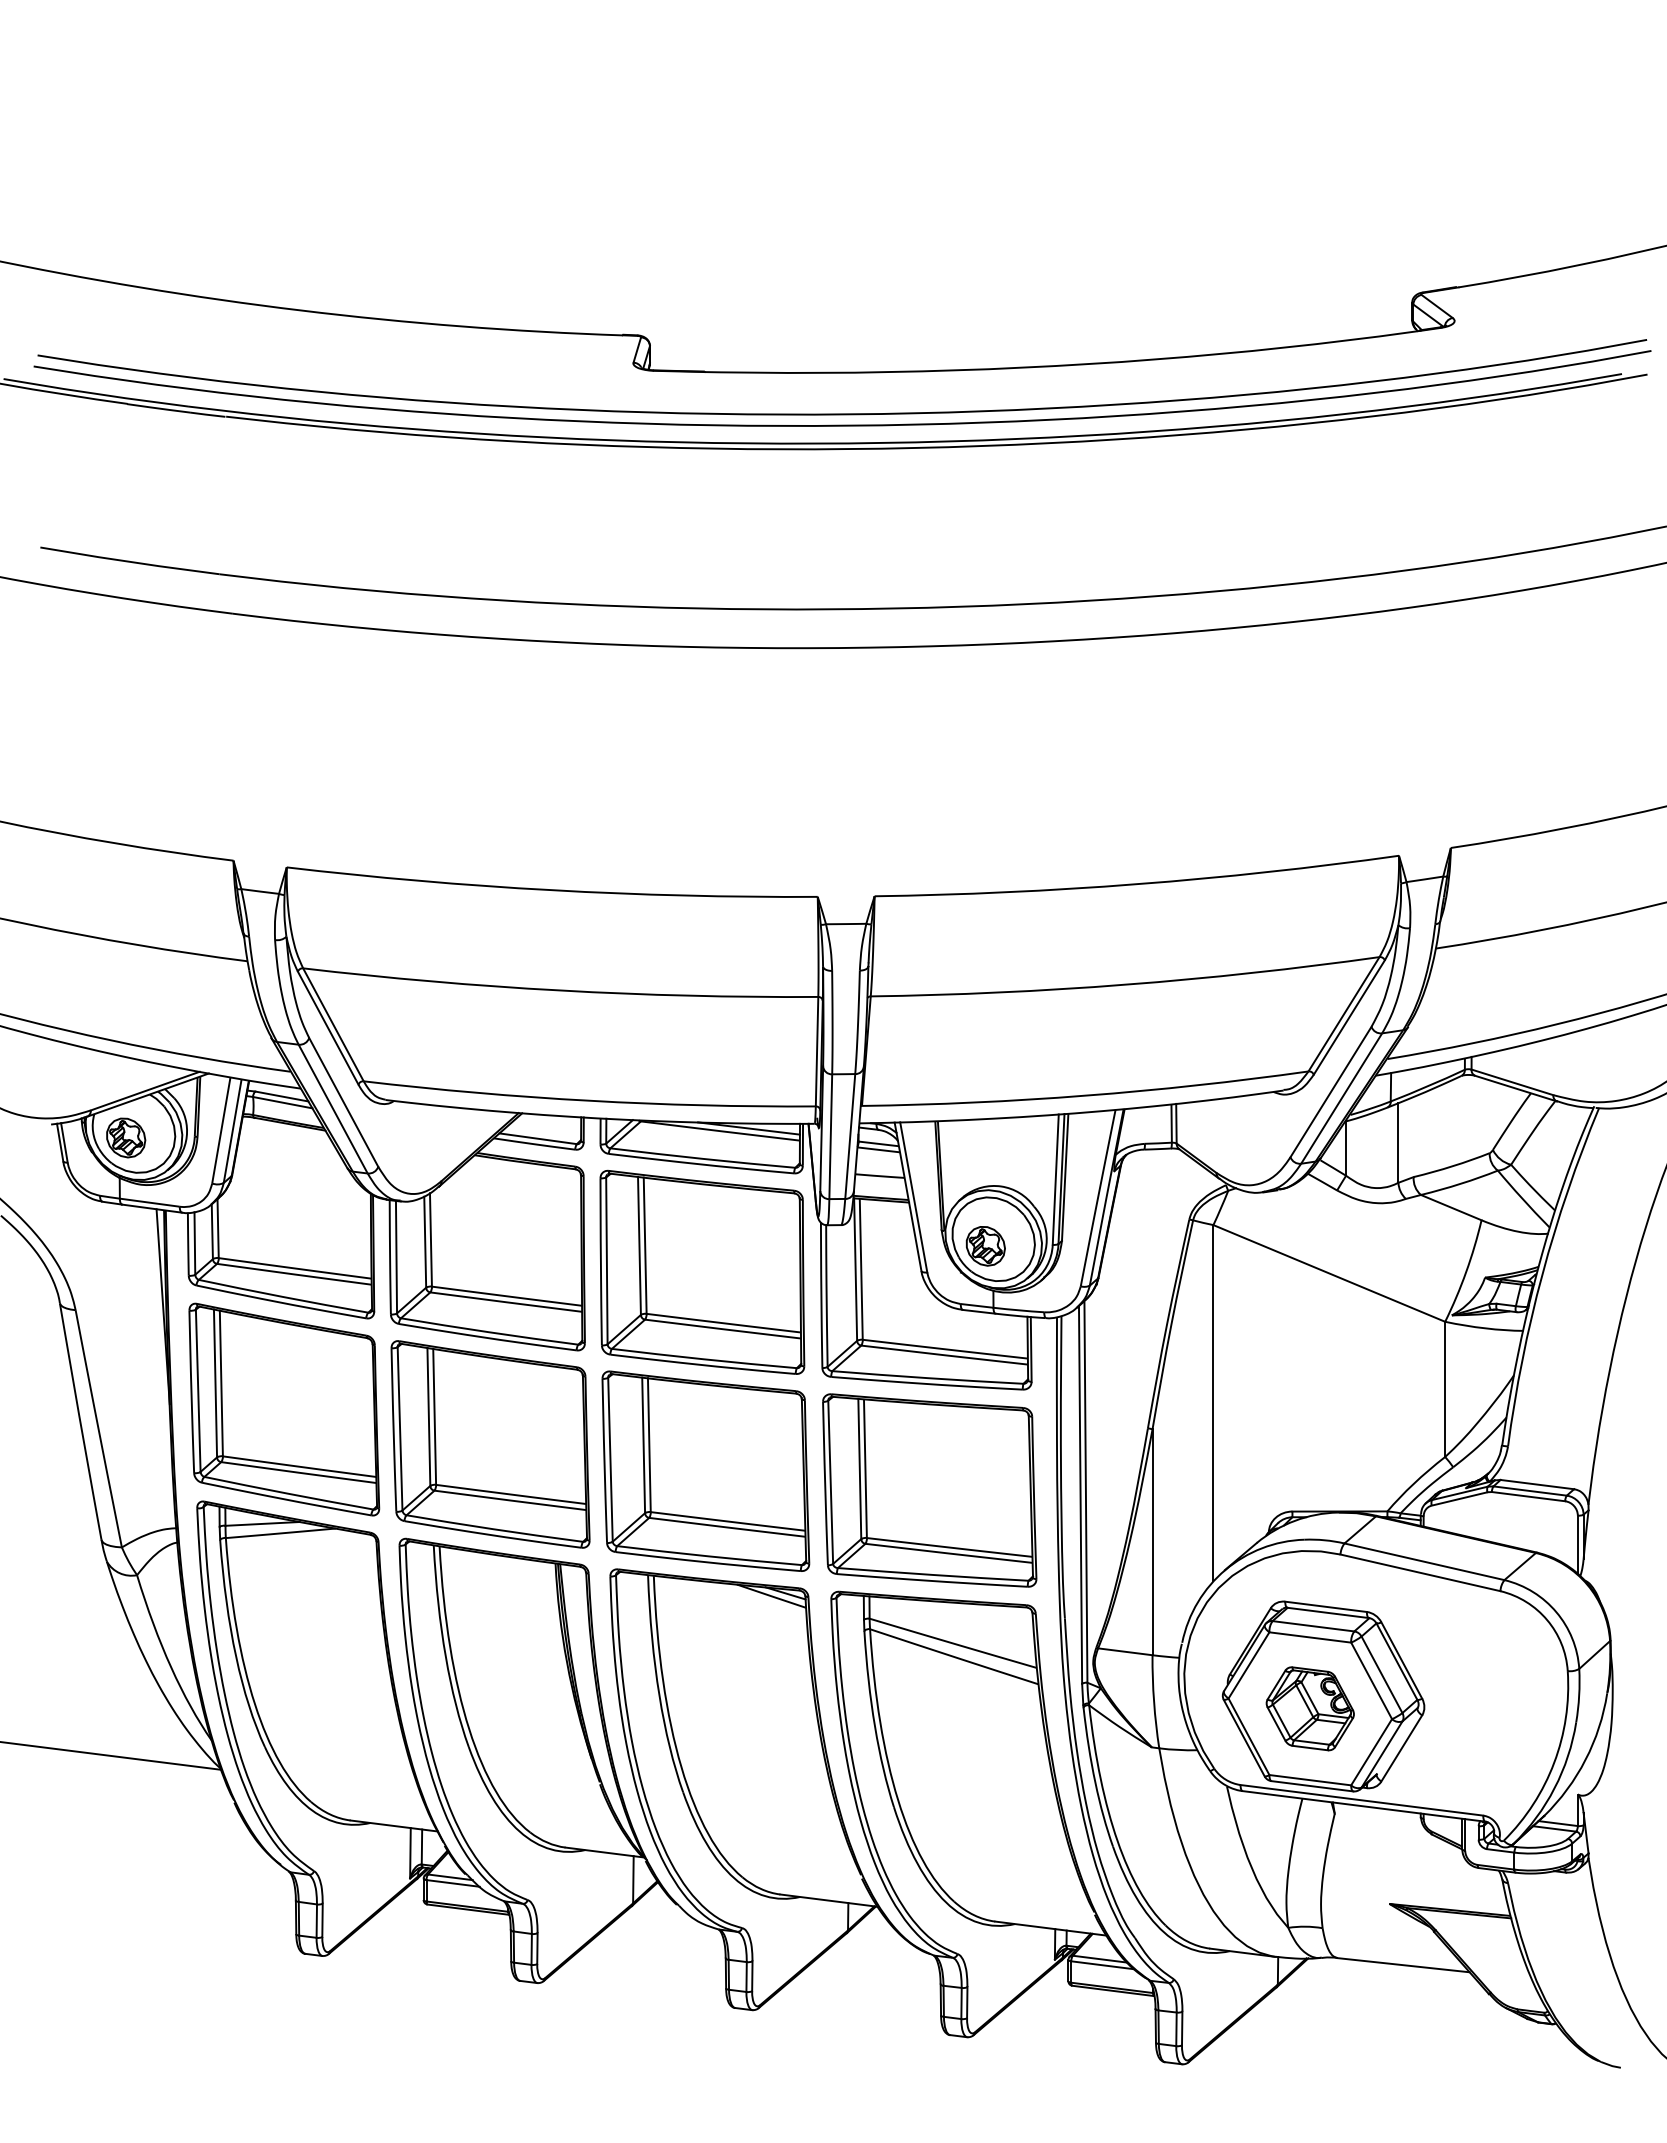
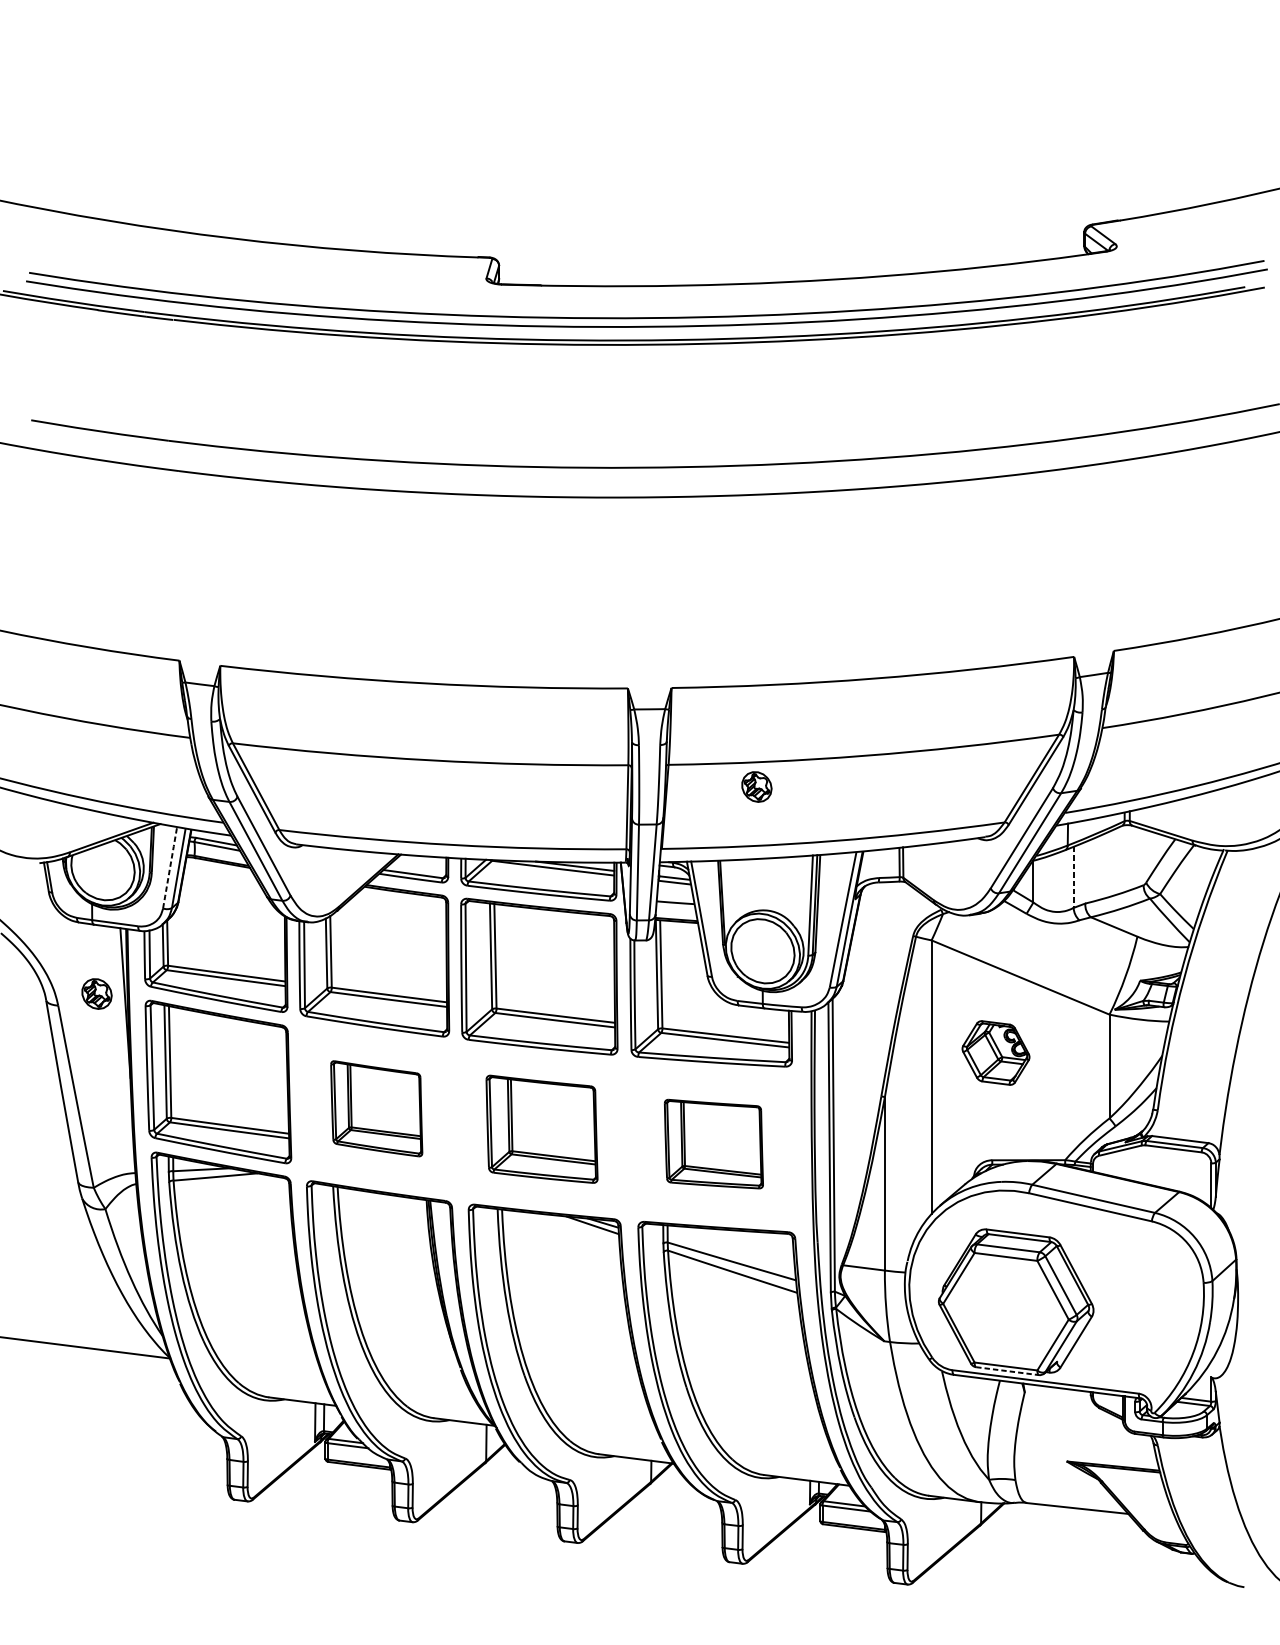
line: (221, 1130) -> (170, 867), solid -> dashed
part: (126, 1137) -> (97, 993), moved
line: (1398, 1143) -> (1073, 877), solid -> dashed
part: (985, 1246) -> (756, 787), moved
part: (490, 1444) -> (376, 1108), size x0.6
part: (705, 1470) -> (541, 1128), size x0.7
part: (929, 1490) -> (713, 1144), size x0.6
part: (1309, 1708) -> (995, 1052), moved
line: (1312, 1786) -> (1007, 1371), solid -> dashed

